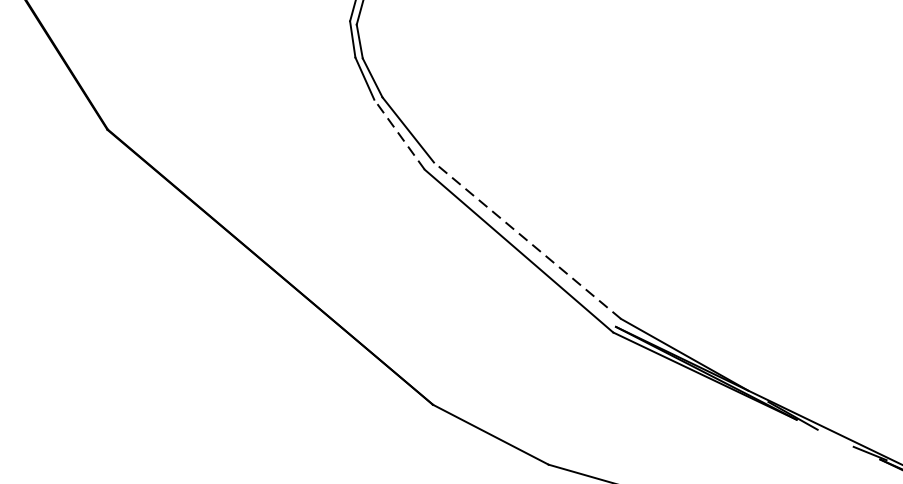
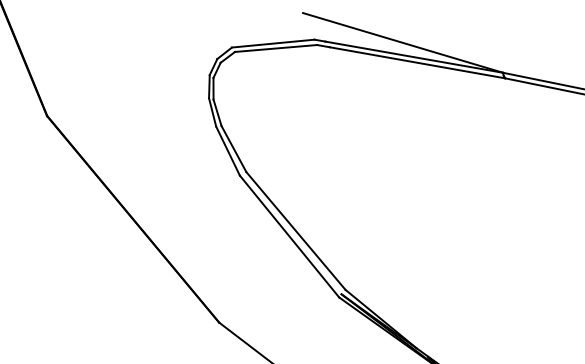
line: (398, 133) -> (227, 150), dashed -> solid
line: (526, 241) -> (295, 231), dashed -> solid

